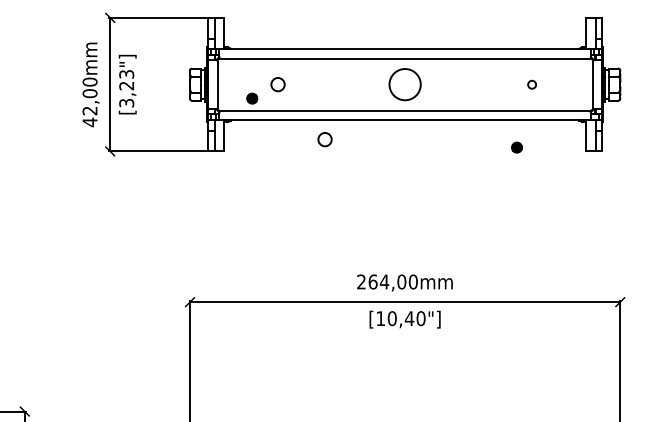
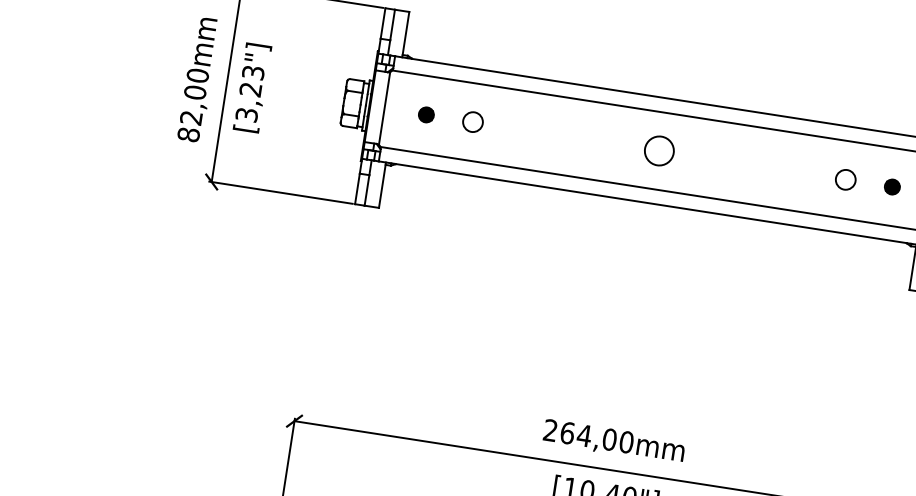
circle: (404, 84) -> (658, 150), size x0.62
circle: (531, 84) -> (844, 179), size x1.67
part: (252, 98) -> (426, 114), moved
text: (89, 122) -> (187, 134), 42,00mm -> 82,00mm
circle: (324, 139) -> (528, 213), removed
part: (516, 147) -> (891, 186), moved

